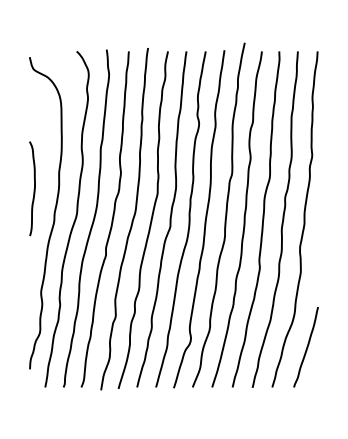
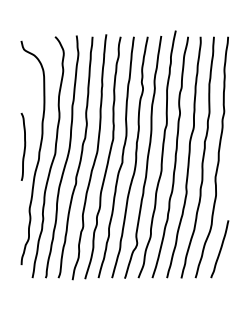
curve: (33, 189) -> (24, 147), moved

